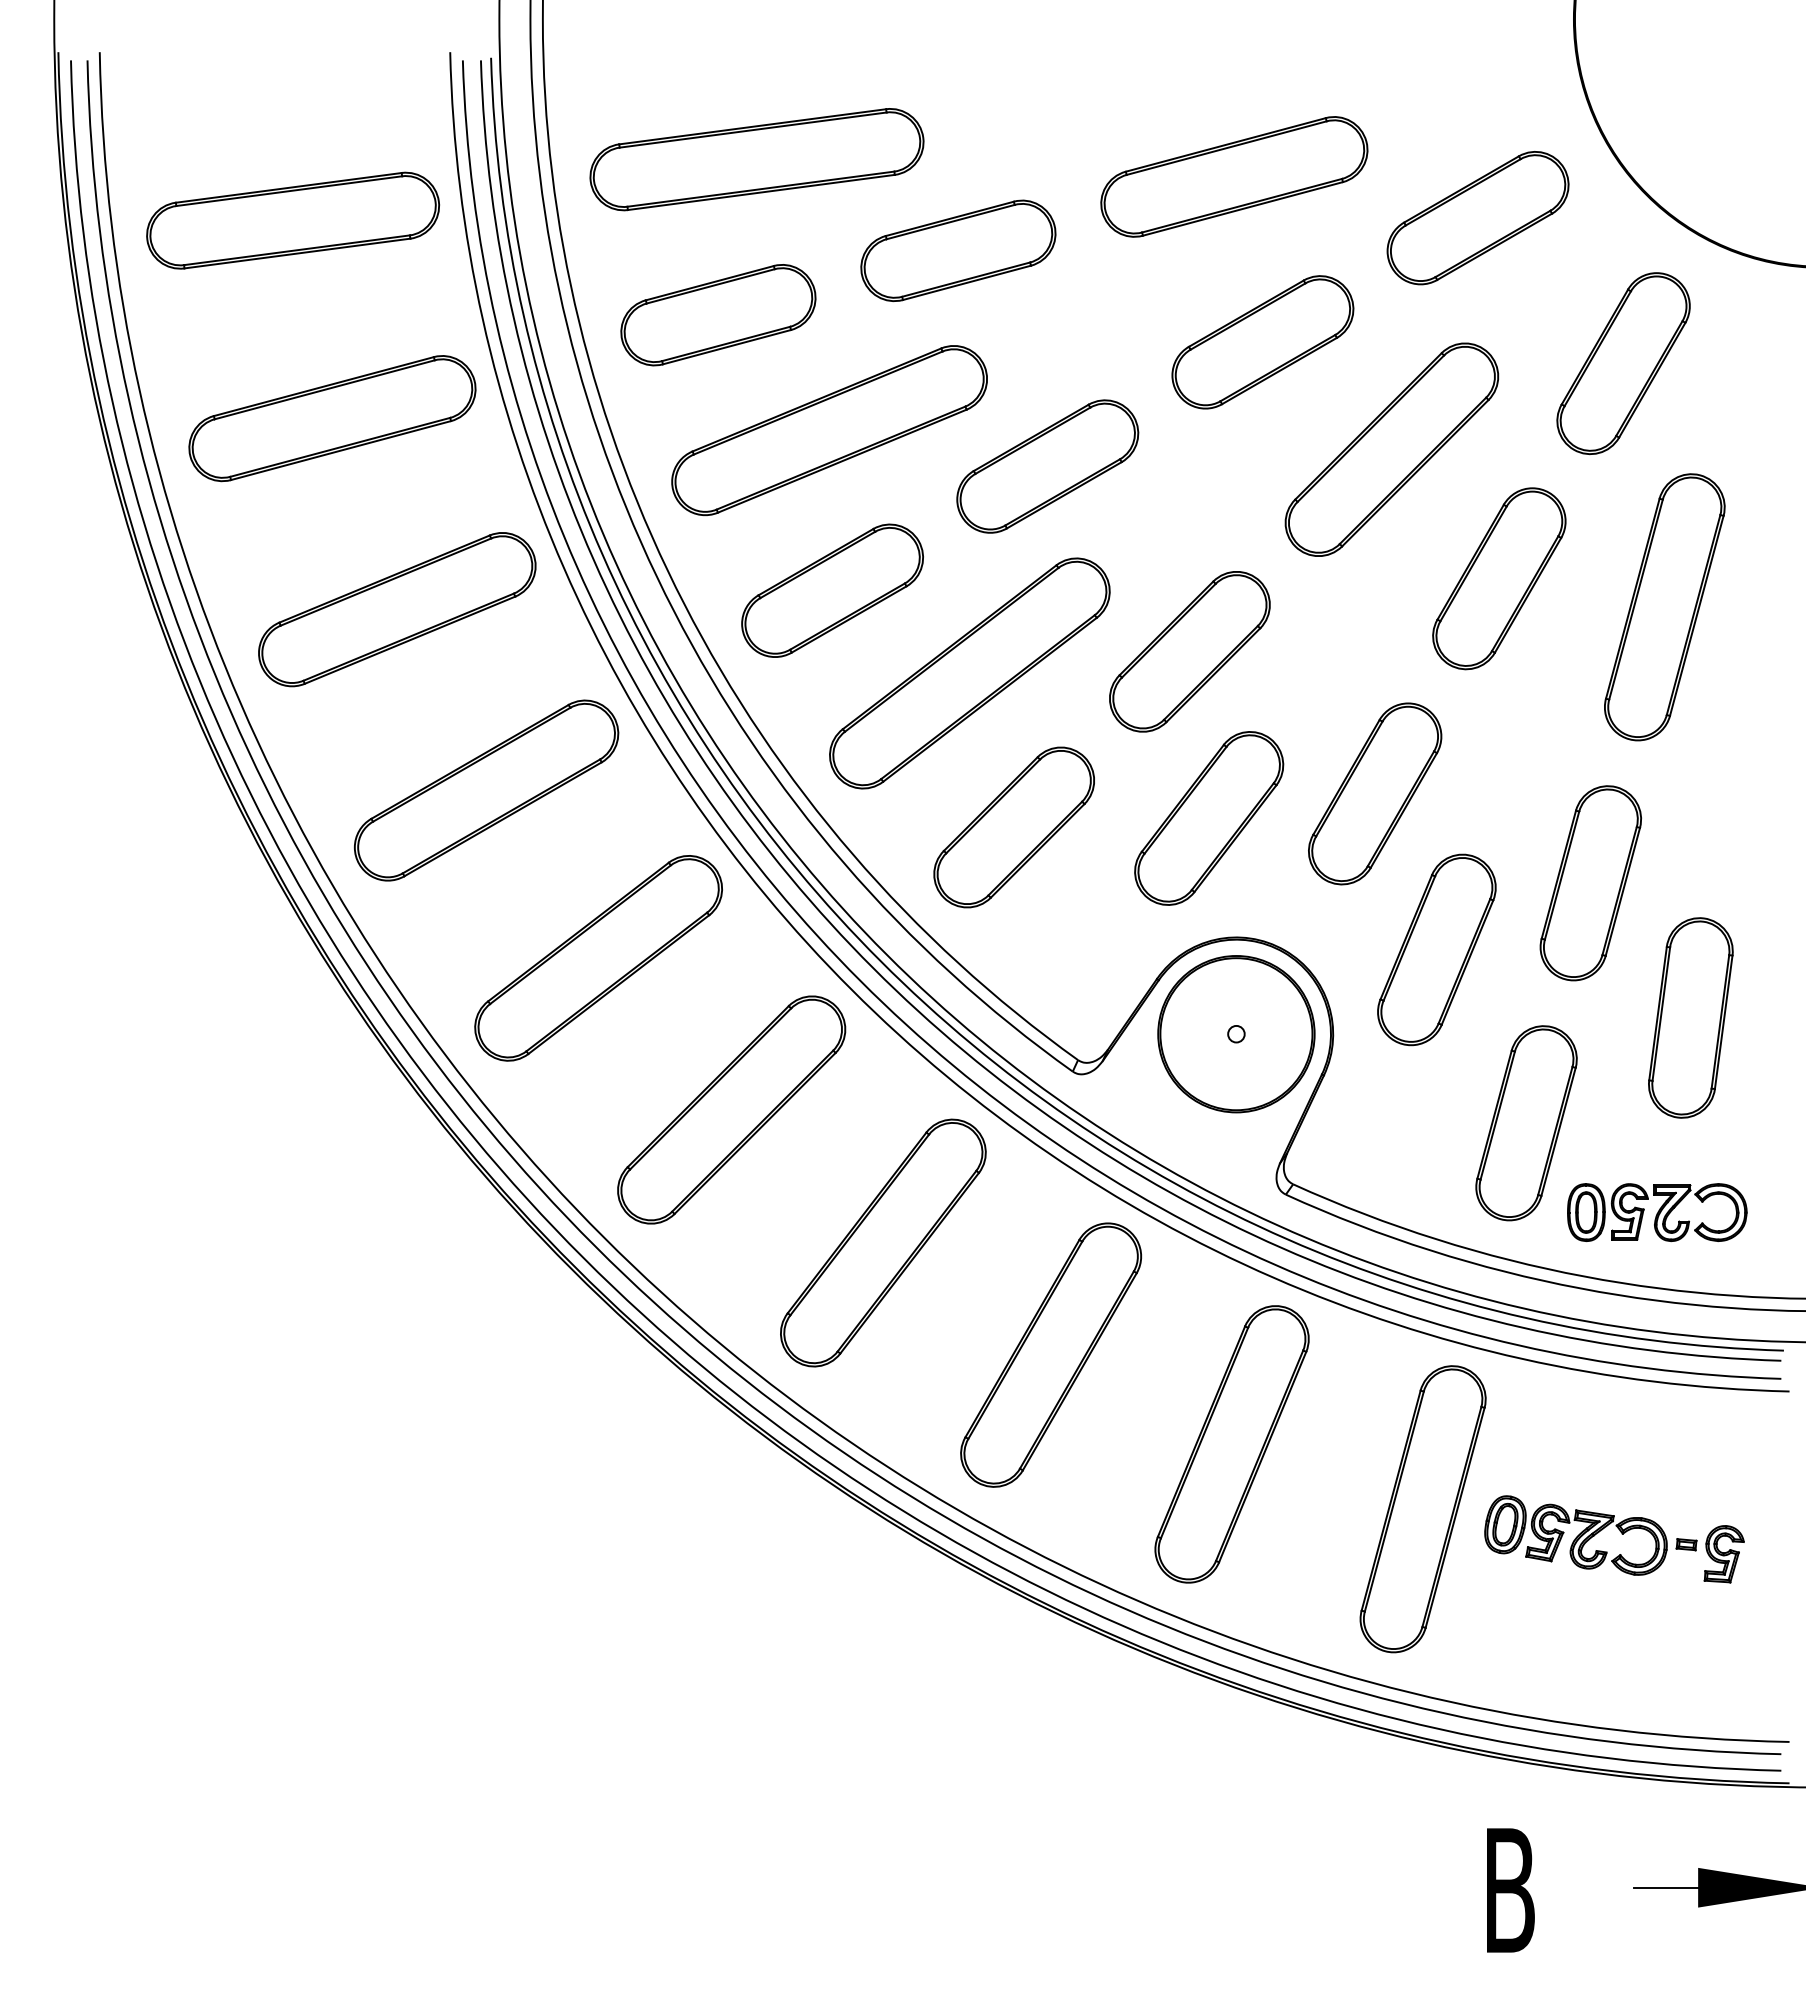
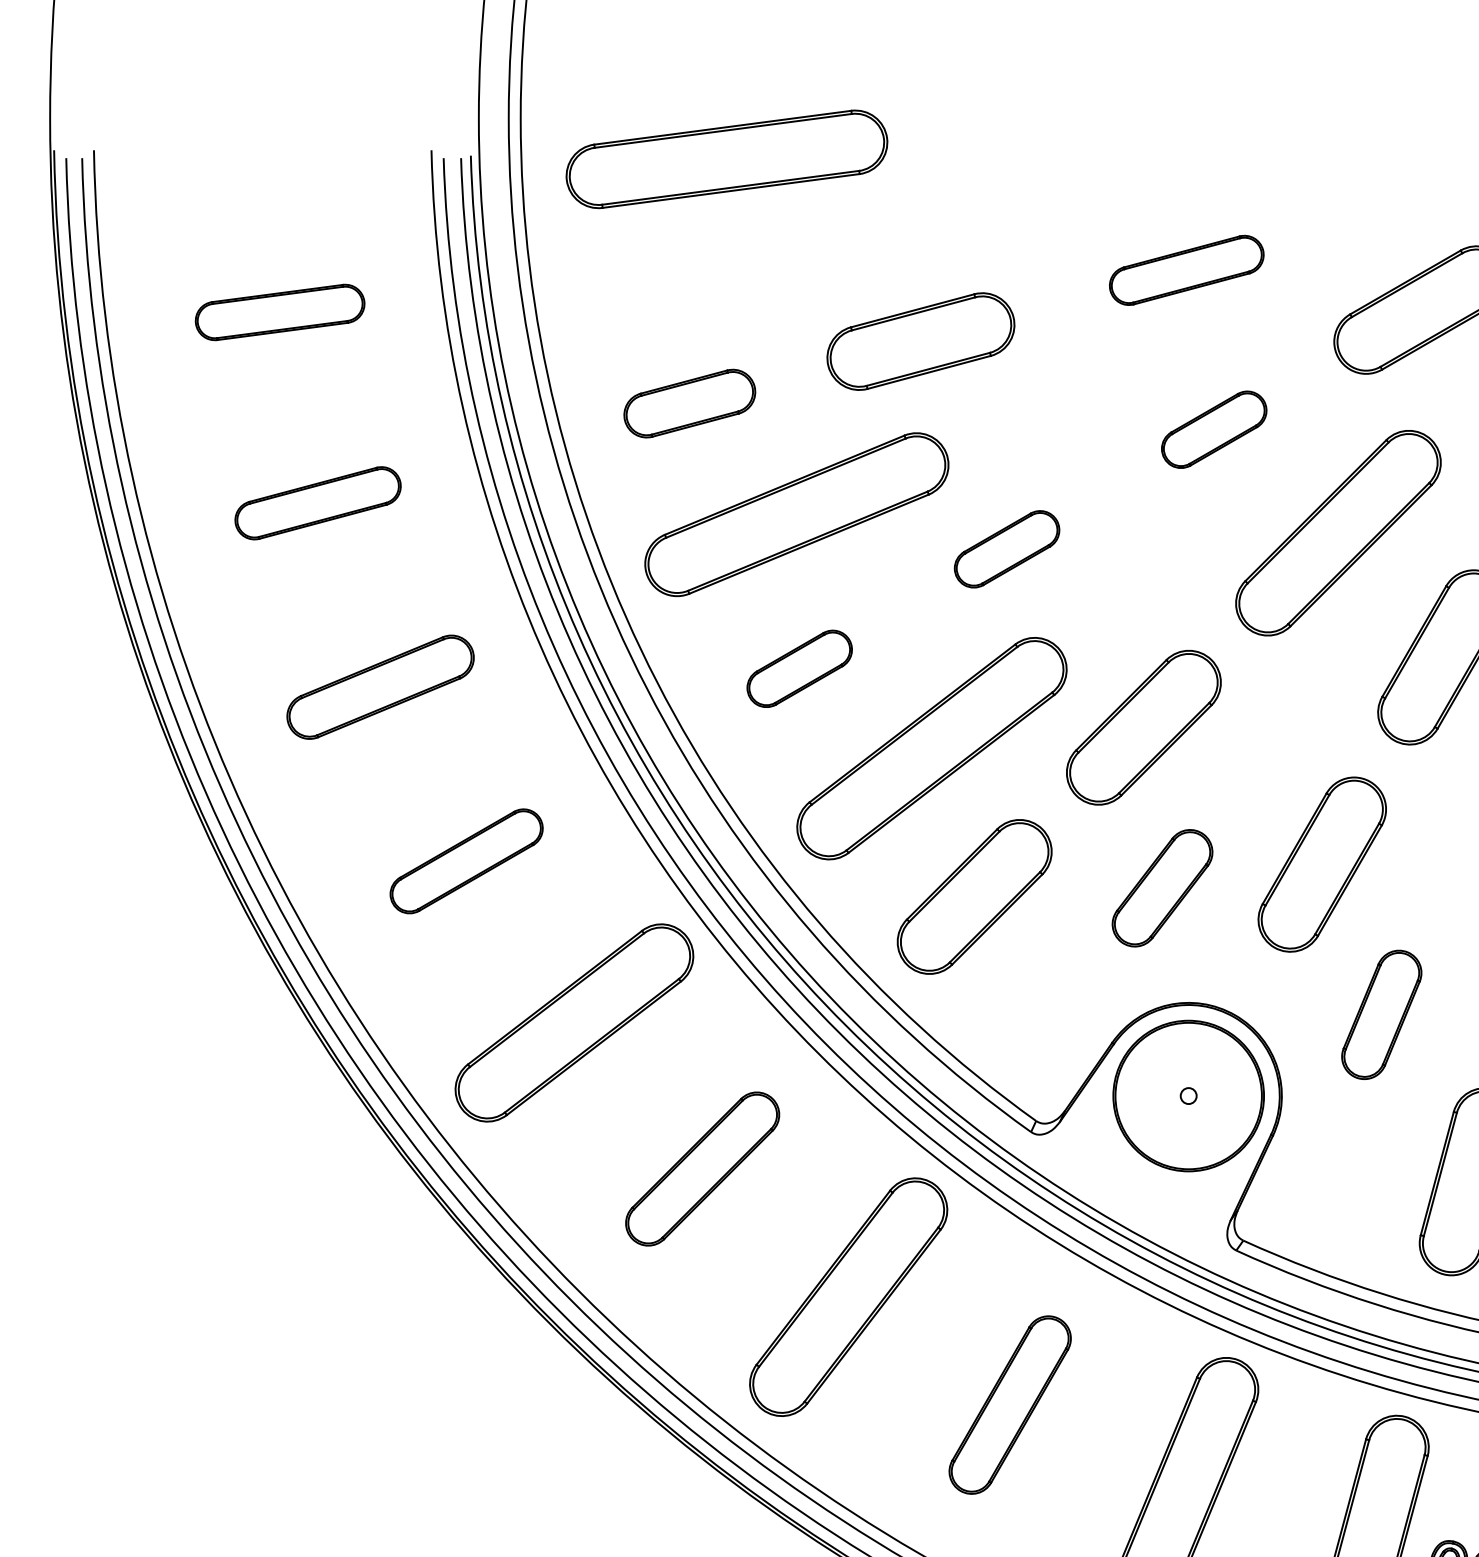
part: (756, 159) -> (726, 159), moved
part: (1234, 176) -> (1186, 269), size x0.6
part: (292, 220) -> (279, 312), size x0.6
part: (718, 315) -> (689, 403), size x0.7
part: (1262, 342) -> (1213, 429), size x0.6
part: (332, 418) -> (318, 503), size x0.6
part: (1047, 466) -> (1006, 549), size x0.6
part: (832, 590) -> (799, 668), size x0.6
part: (397, 609) -> (380, 687), size x0.7
part: (486, 790) -> (466, 861), size x0.6
part: (1209, 818) -> (1162, 888), size x0.7
part: (1436, 949) -> (1381, 1014), size x0.7
part: (731, 1109) -> (702, 1168), size x0.7
part: (1050, 1354) -> (1009, 1404), size x0.7

